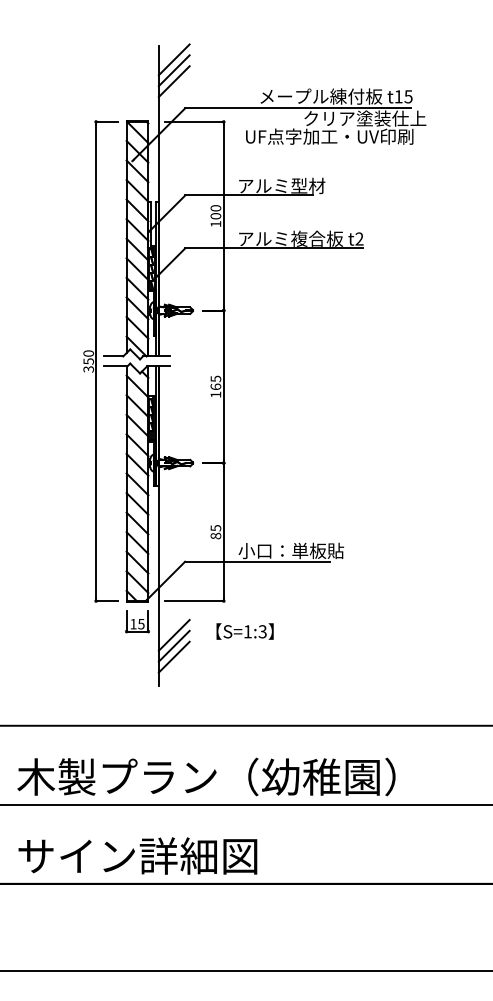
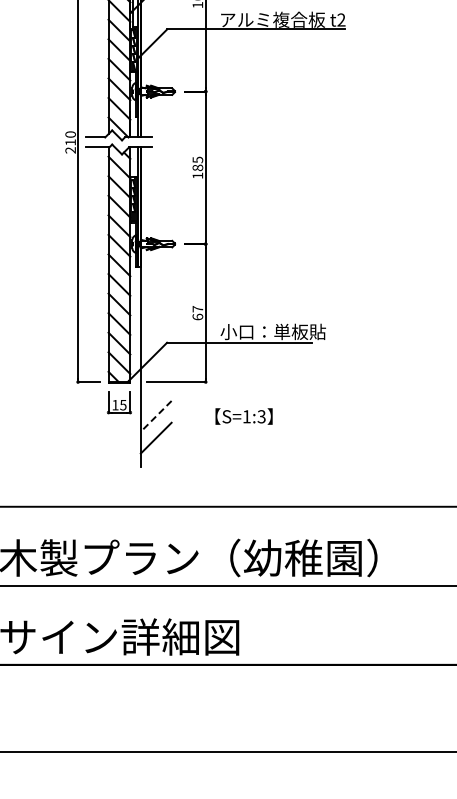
text: (88, 365) -> (70, 146), 350 -> 210
text: (215, 386) -> (197, 167), 165 -> 185
text: (215, 532) -> (197, 313), 85 -> 67
text: (244, 631) -> (243, 416), moved
line: (174, 635) -> (156, 416), solid -> dashed
line: (173, 645) -> (155, 426), removed

